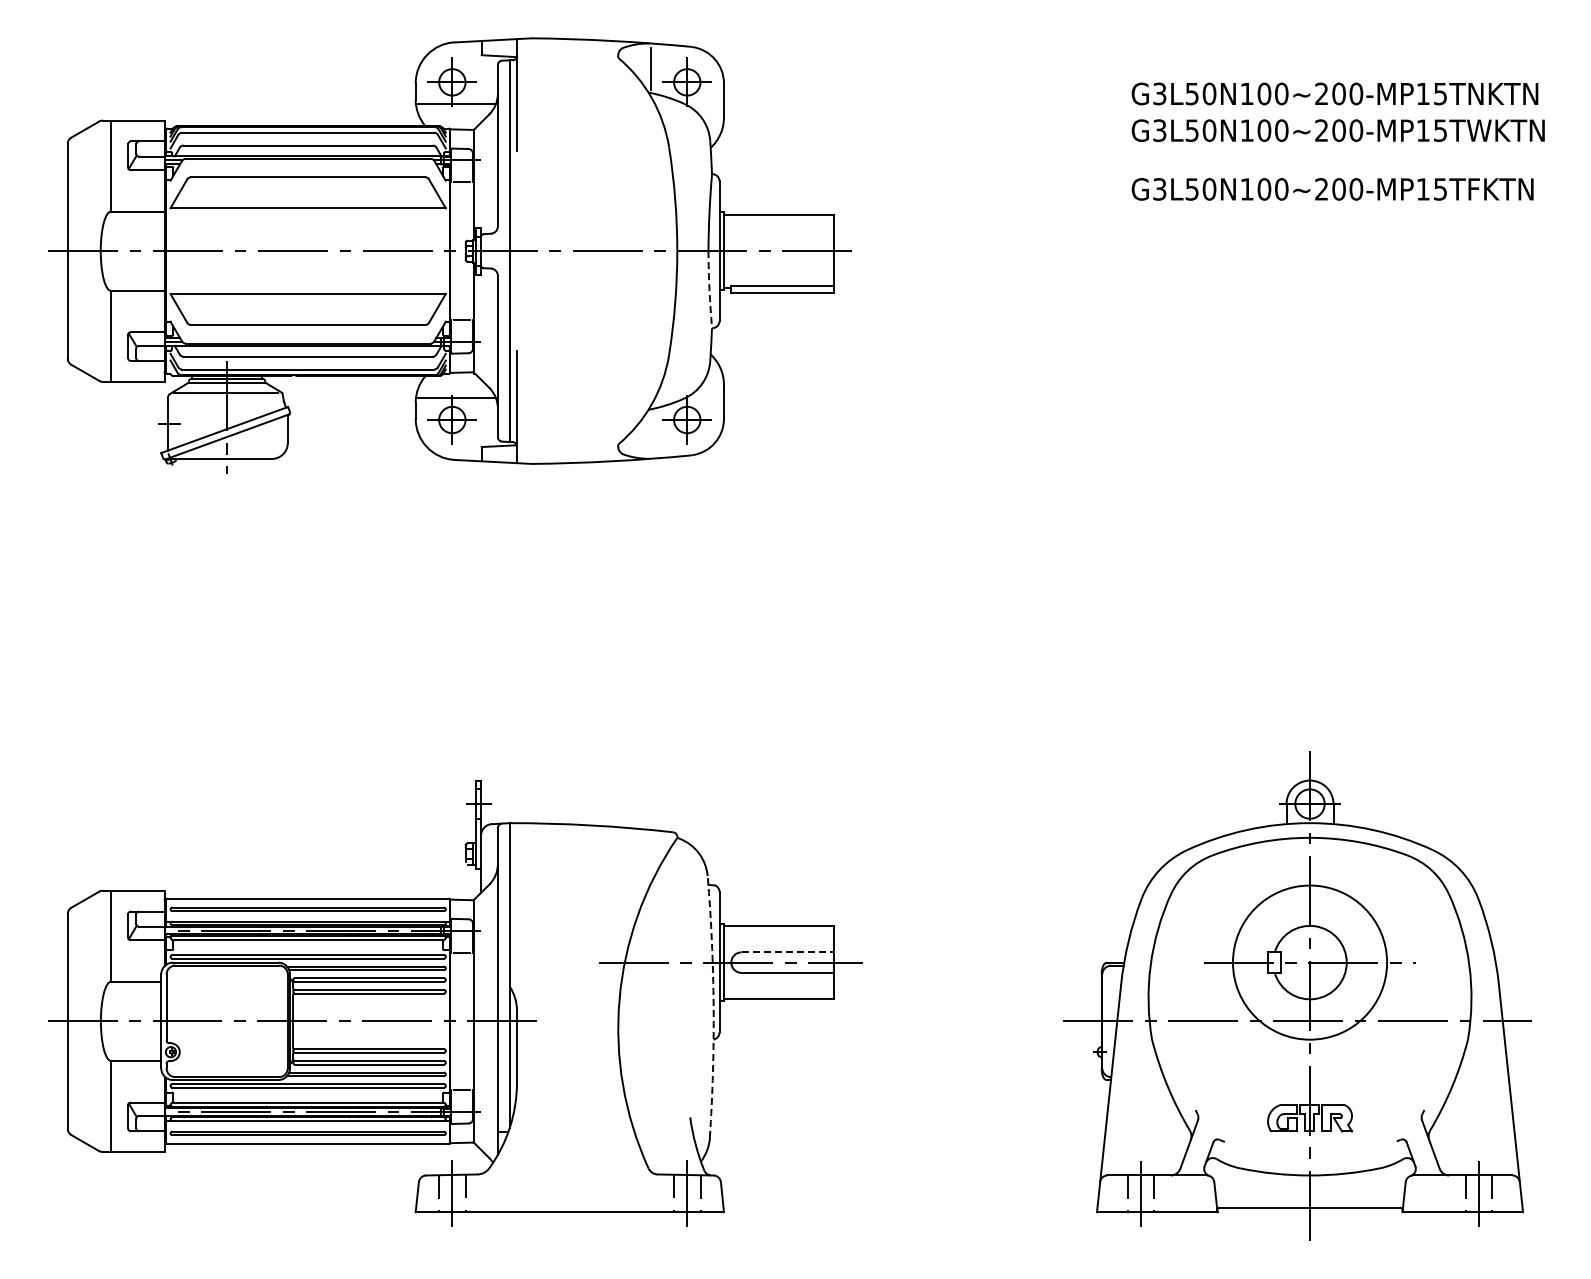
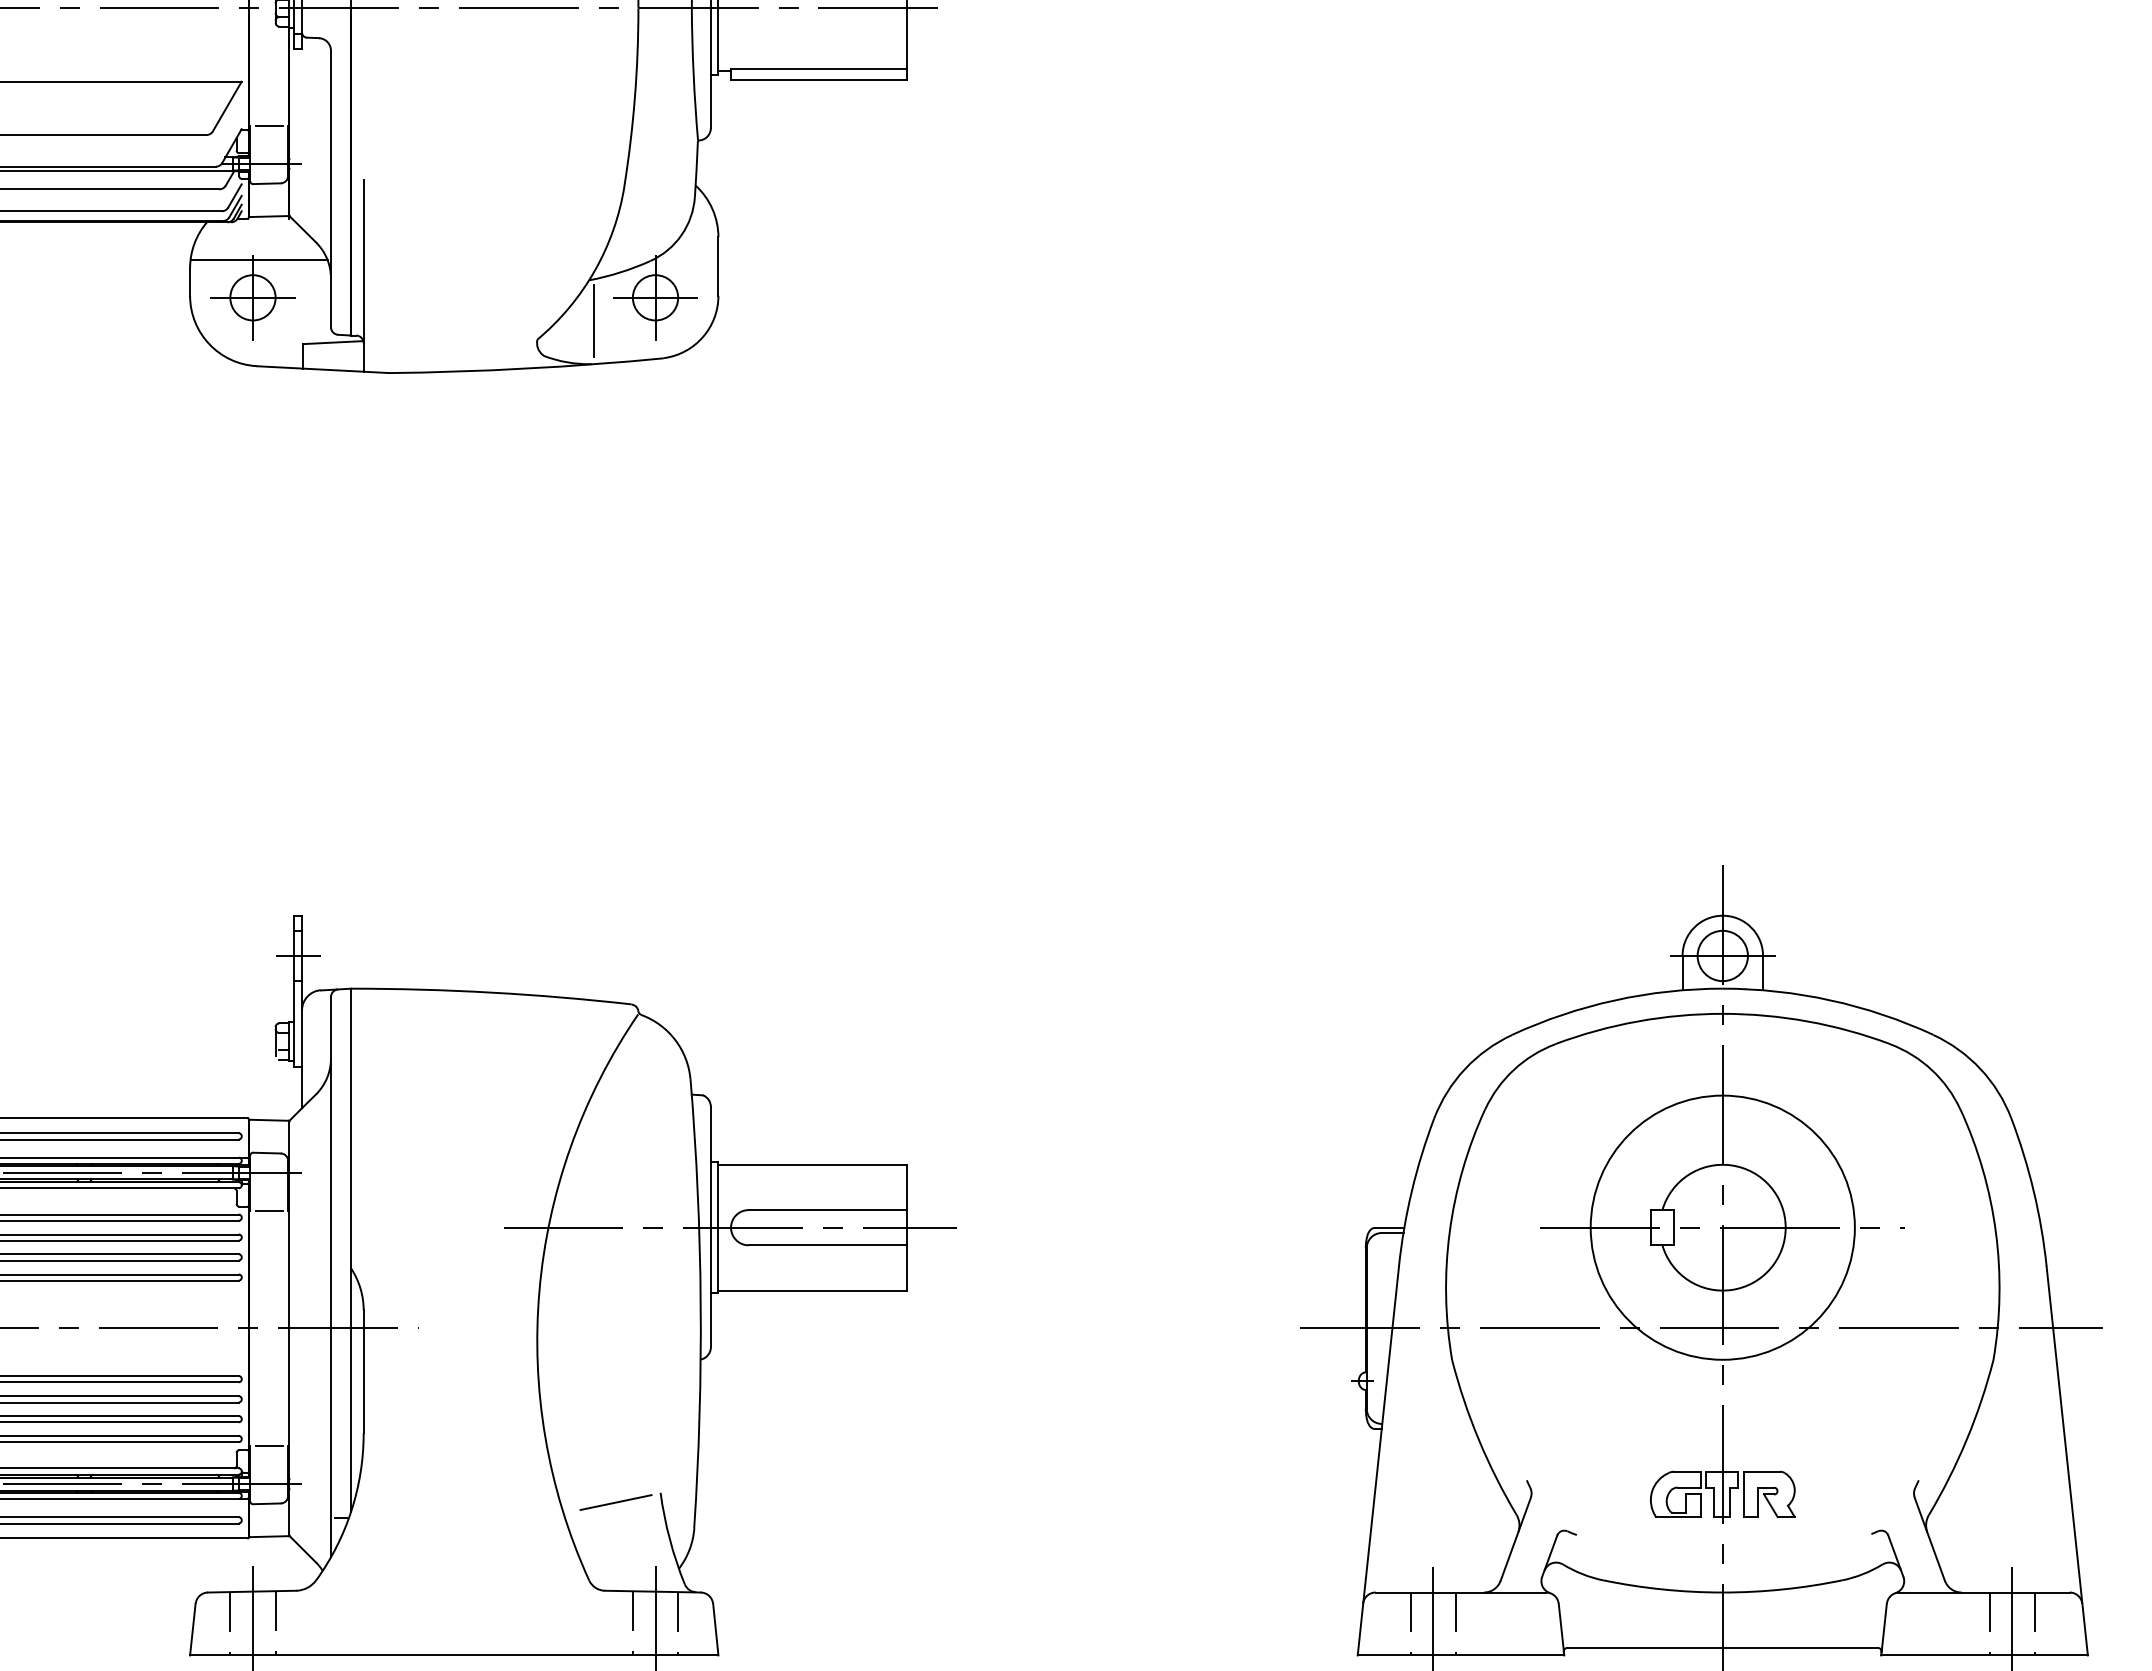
arc: (709, 289) -> (693, 74), dashed -> solid
line: (651, 433) -> (594, 320), added
line: (788, 952) -> (829, 1210), dashed -> solid
arc: (713, 1006) -> (700, 1302), dashed -> solid
line: (663, 1122) -> (614, 1501), added

